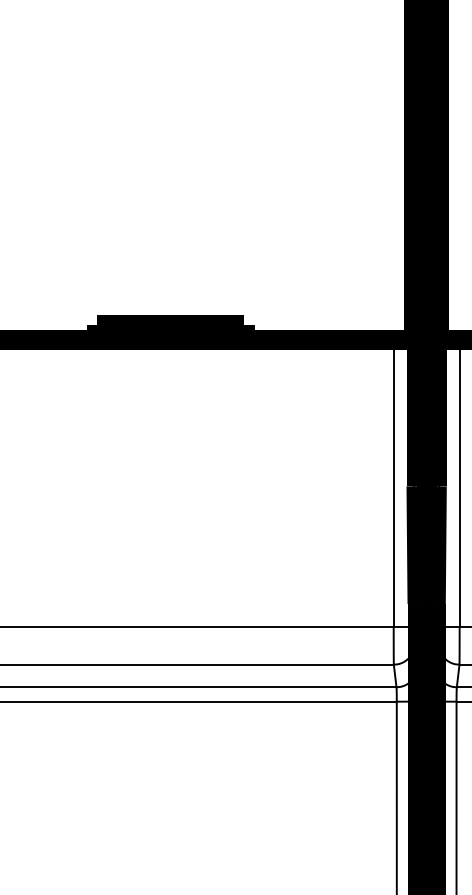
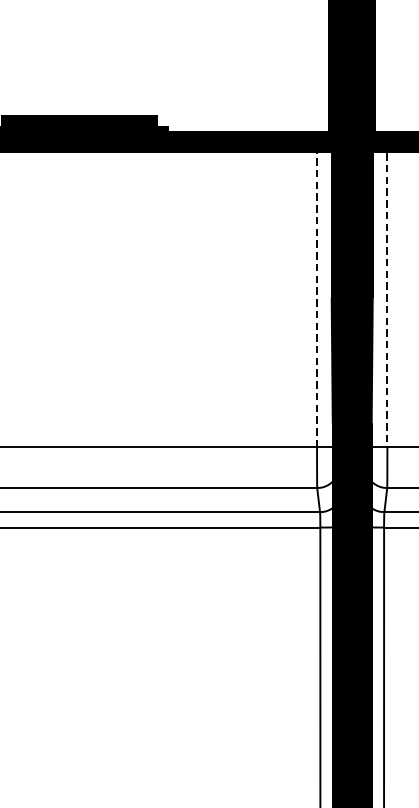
line: (393, 482) -> (316, 293), solid -> dashed
line: (459, 483) -> (387, 294), solid -> dashed

